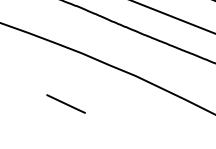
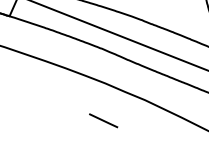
line: (65, 103) -> (103, 120), moved

